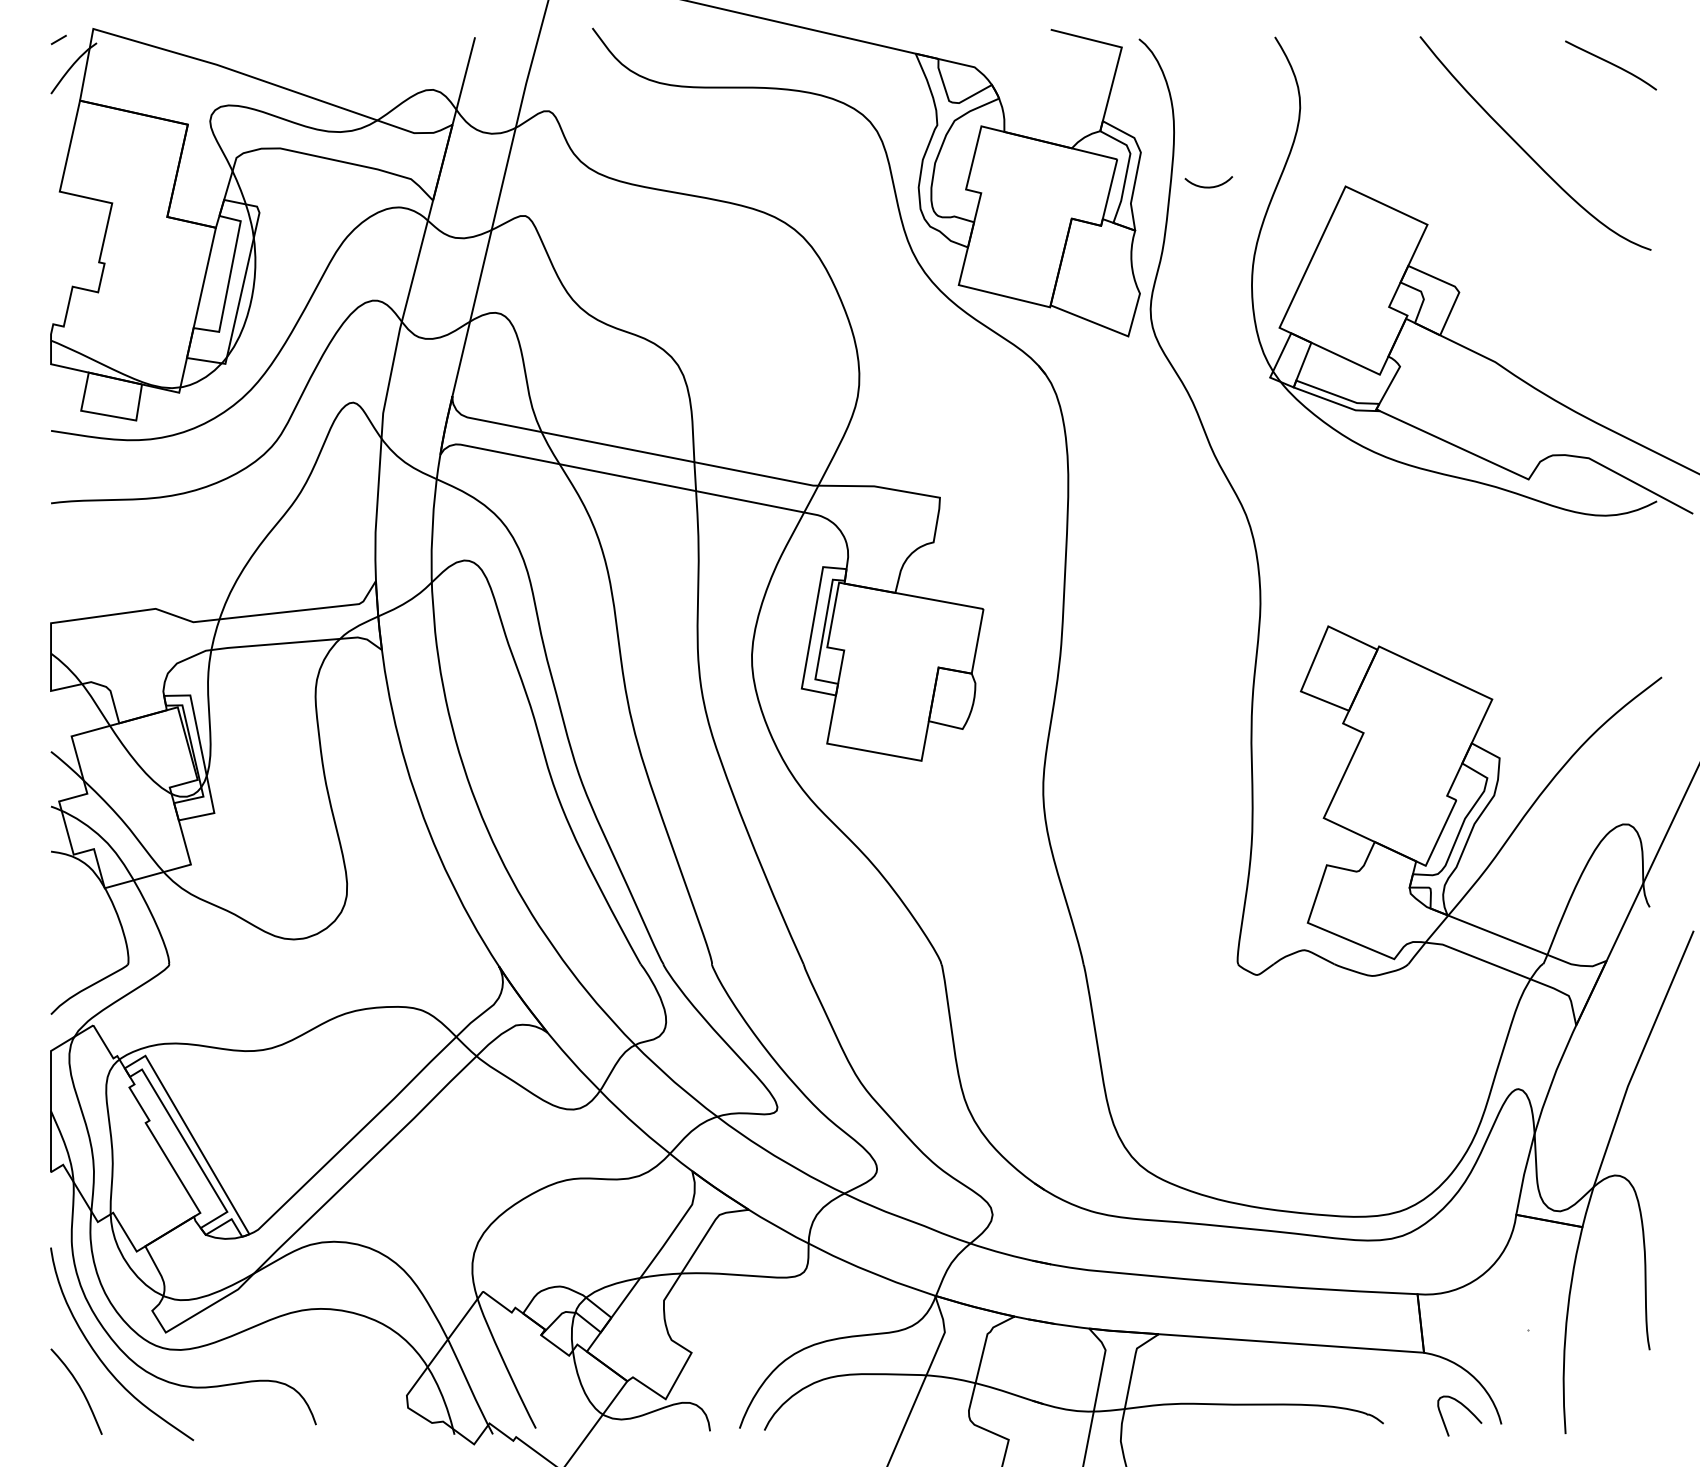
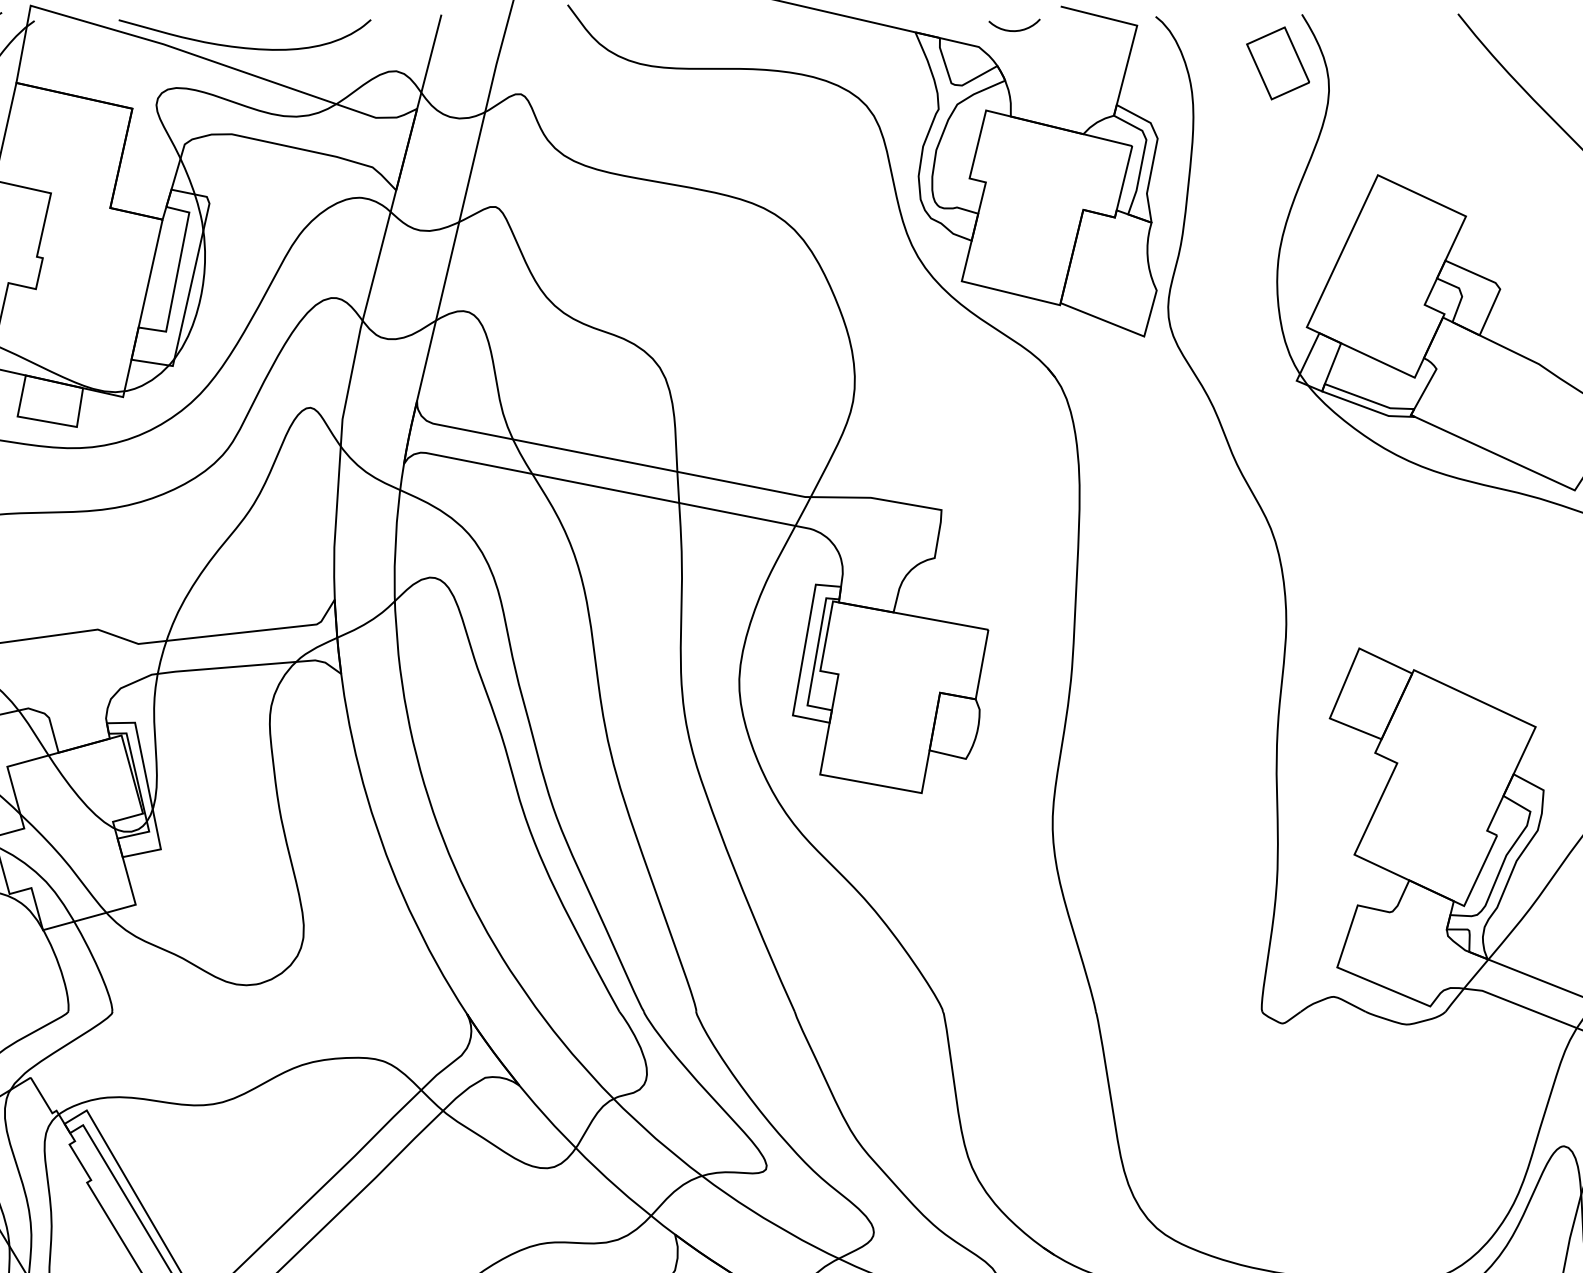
curve: (292, 67) -> (244, 47), added
part: (1252, 82) -> (1277, 63), added
curve: (1208, 186) -> (1014, 29), moved

